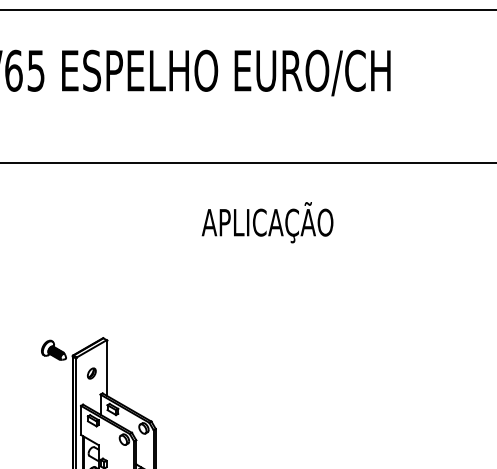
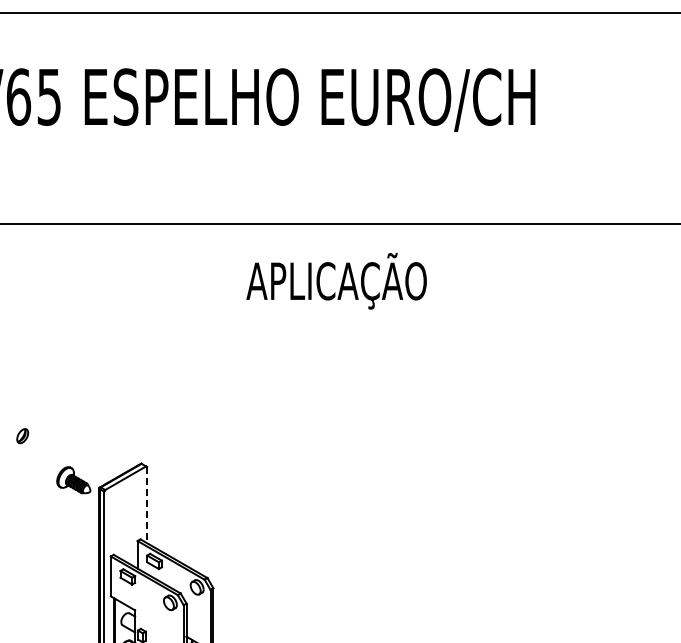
text: (267, 222) -> (336, 281), moved
line: (107, 368) -> (147, 505), solid -> dashed
part: (91, 373) -> (22, 436), moved

